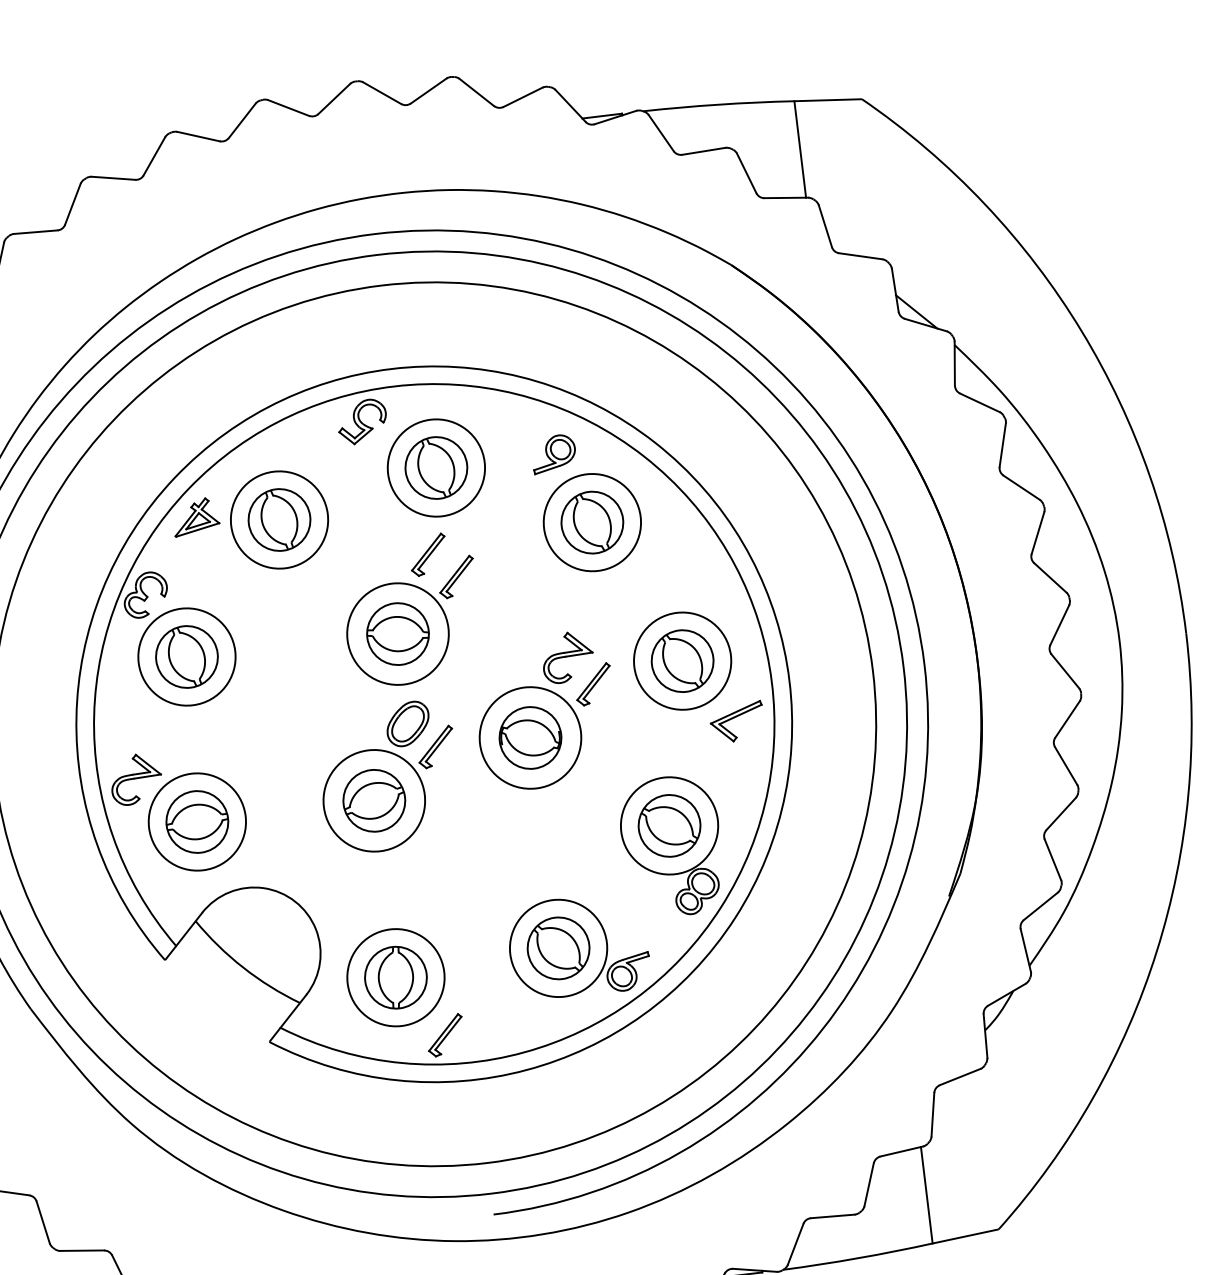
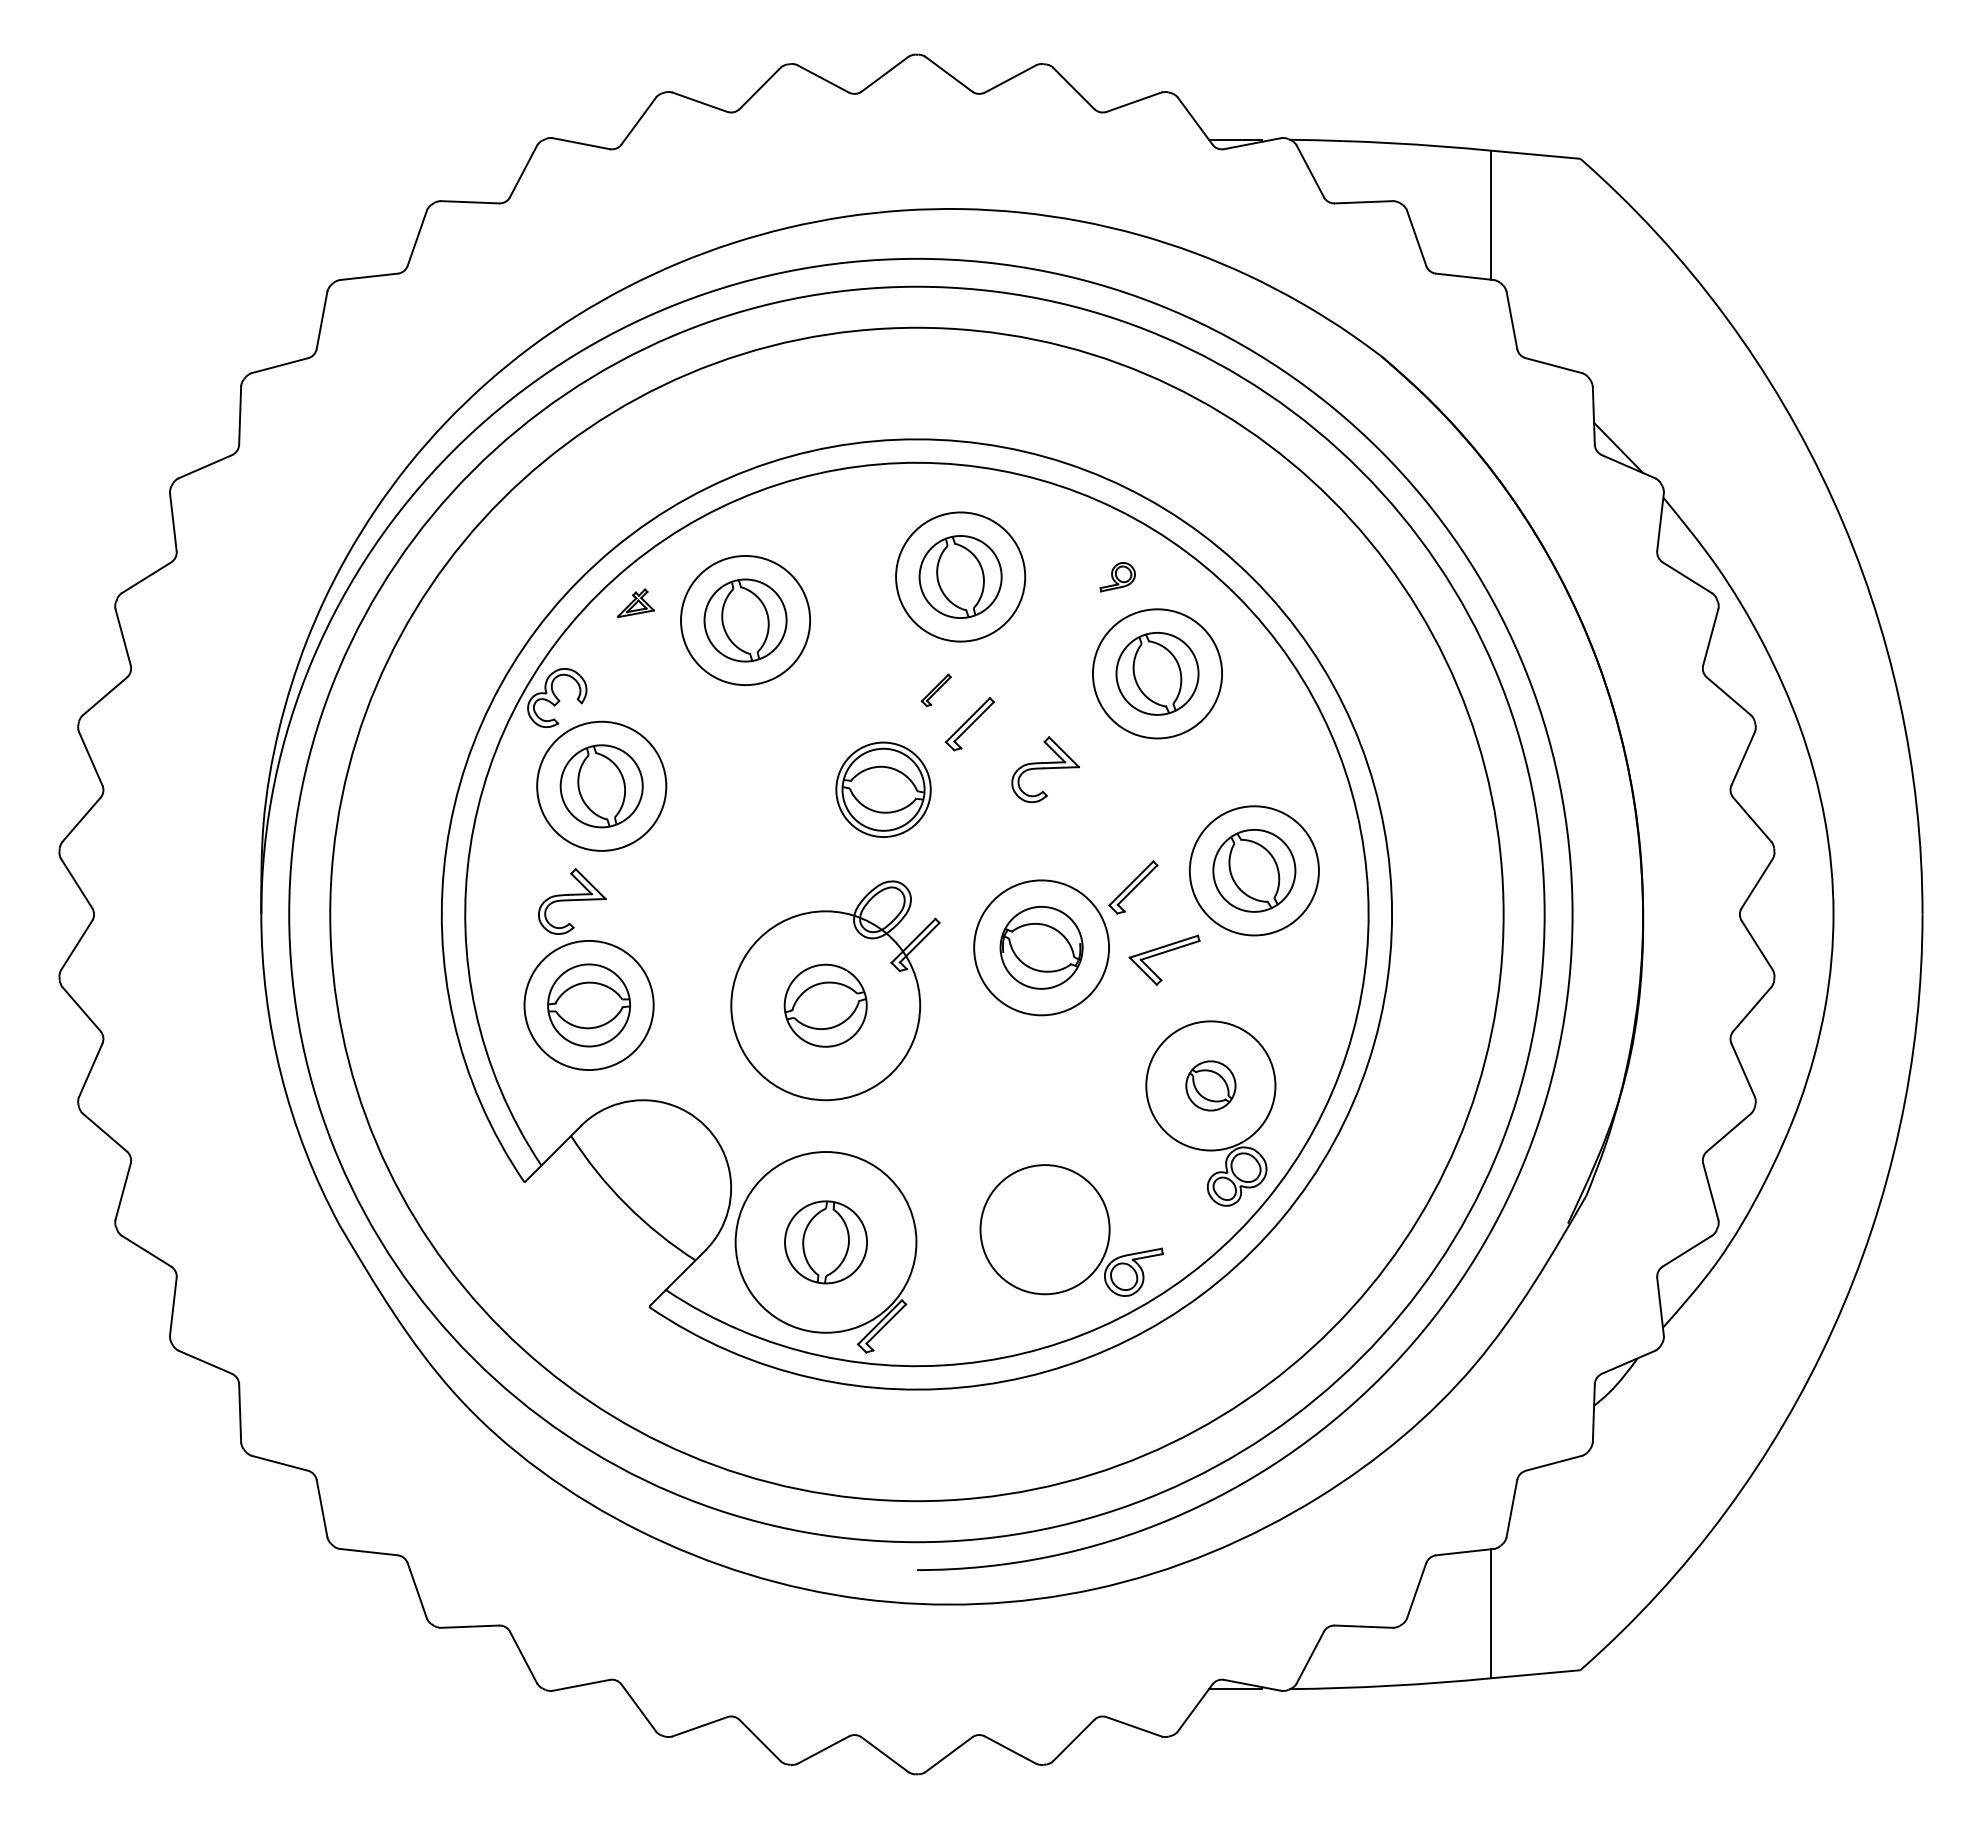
part: (362, 421) -> (870, 504), removed
part: (553, 453) -> (1117, 576), size x0.6
part: (195, 517) -> (635, 603), size x0.6
part: (428, 555) -> (936, 690), size x0.6
circle: (397, 633) -> (883, 789), size x0.7
part: (567, 657) -> (1045, 769), moved
part: (737, 721) -> (1164, 959), moved
part: (136, 779) -> (572, 901), moved
circle: (374, 800) -> (825, 1005), size x1.4
part: (669, 825) -> (1210, 1085), size x0.6
part: (558, 948) -> (1044, 1229), removed
circle: (395, 977) -> (825, 1241), size x1.4

